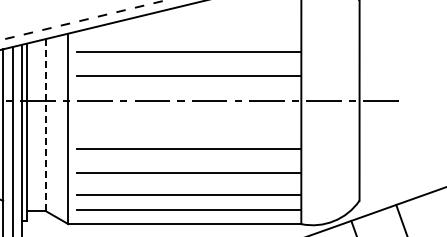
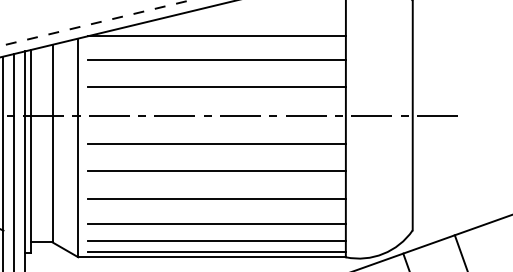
line: (188, 31) -> (216, 36), added
line: (46, 125) -> (53, 144), dashed -> solid
line: (188, 125) -> (216, 144), added
line: (188, 219) -> (216, 251), added

